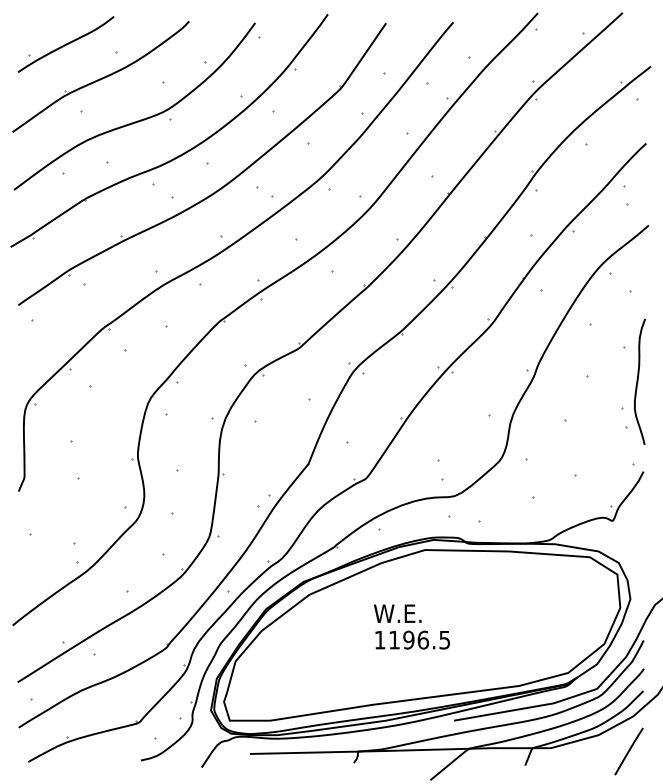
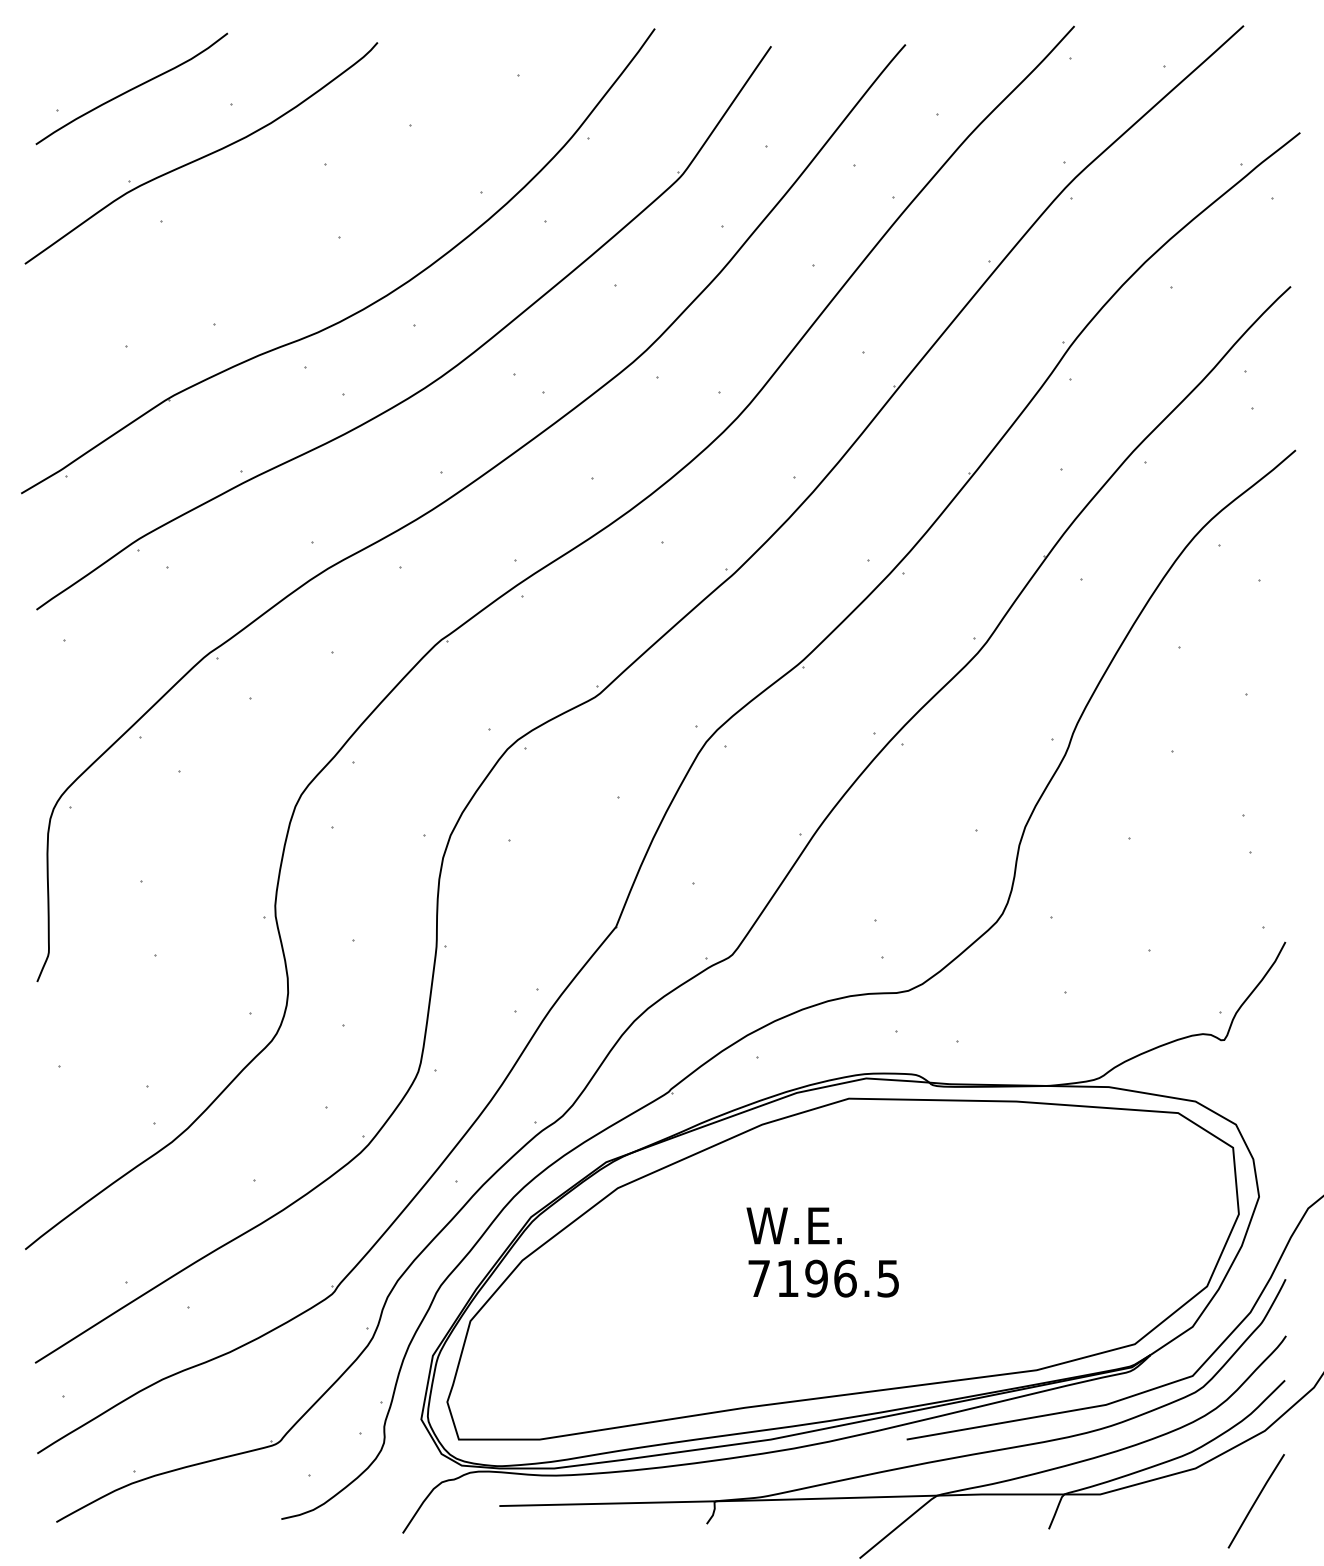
curve: (140, 119) -> (280, 238), removed
curve: (638, 381) -> (1275, 762), removed
text: (379, 640) -> (757, 1279), 1196.5 -> 7196.5

